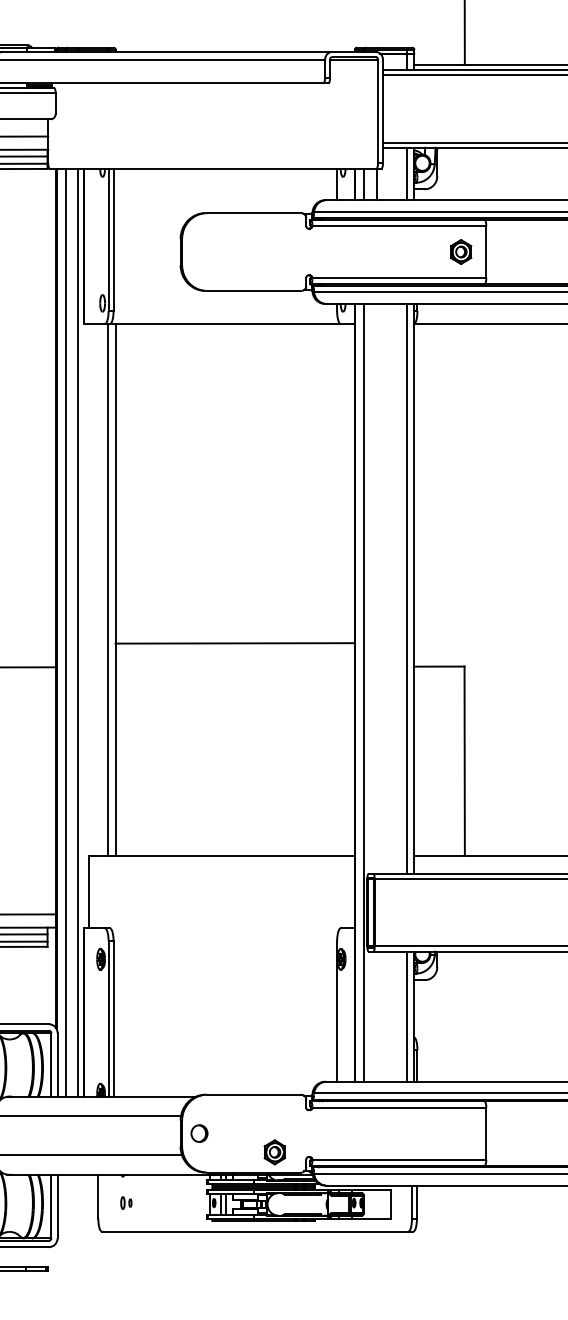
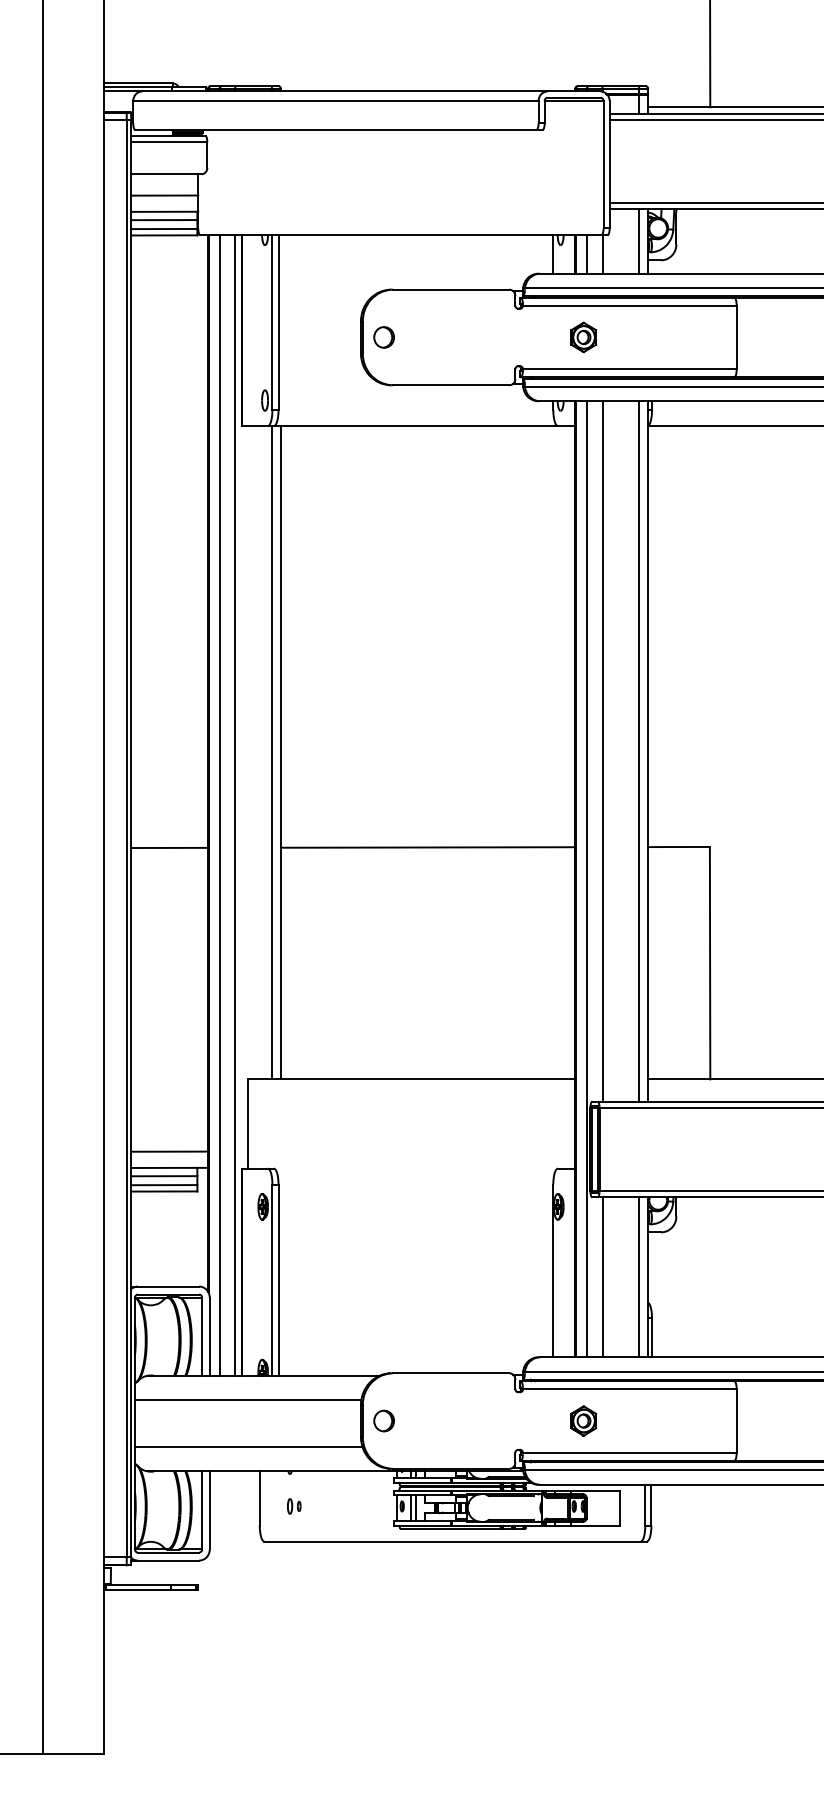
part: (198, 252) -> (383, 337), added
part: (460, 252) -> (583, 337), moved
line: (377, 588) -> (602, 751), added
line: (235, 643) -> (428, 847), moved
line: (377, 1016) -> (602, 1277), added
part: (274, 1151) -> (583, 1420), moved

